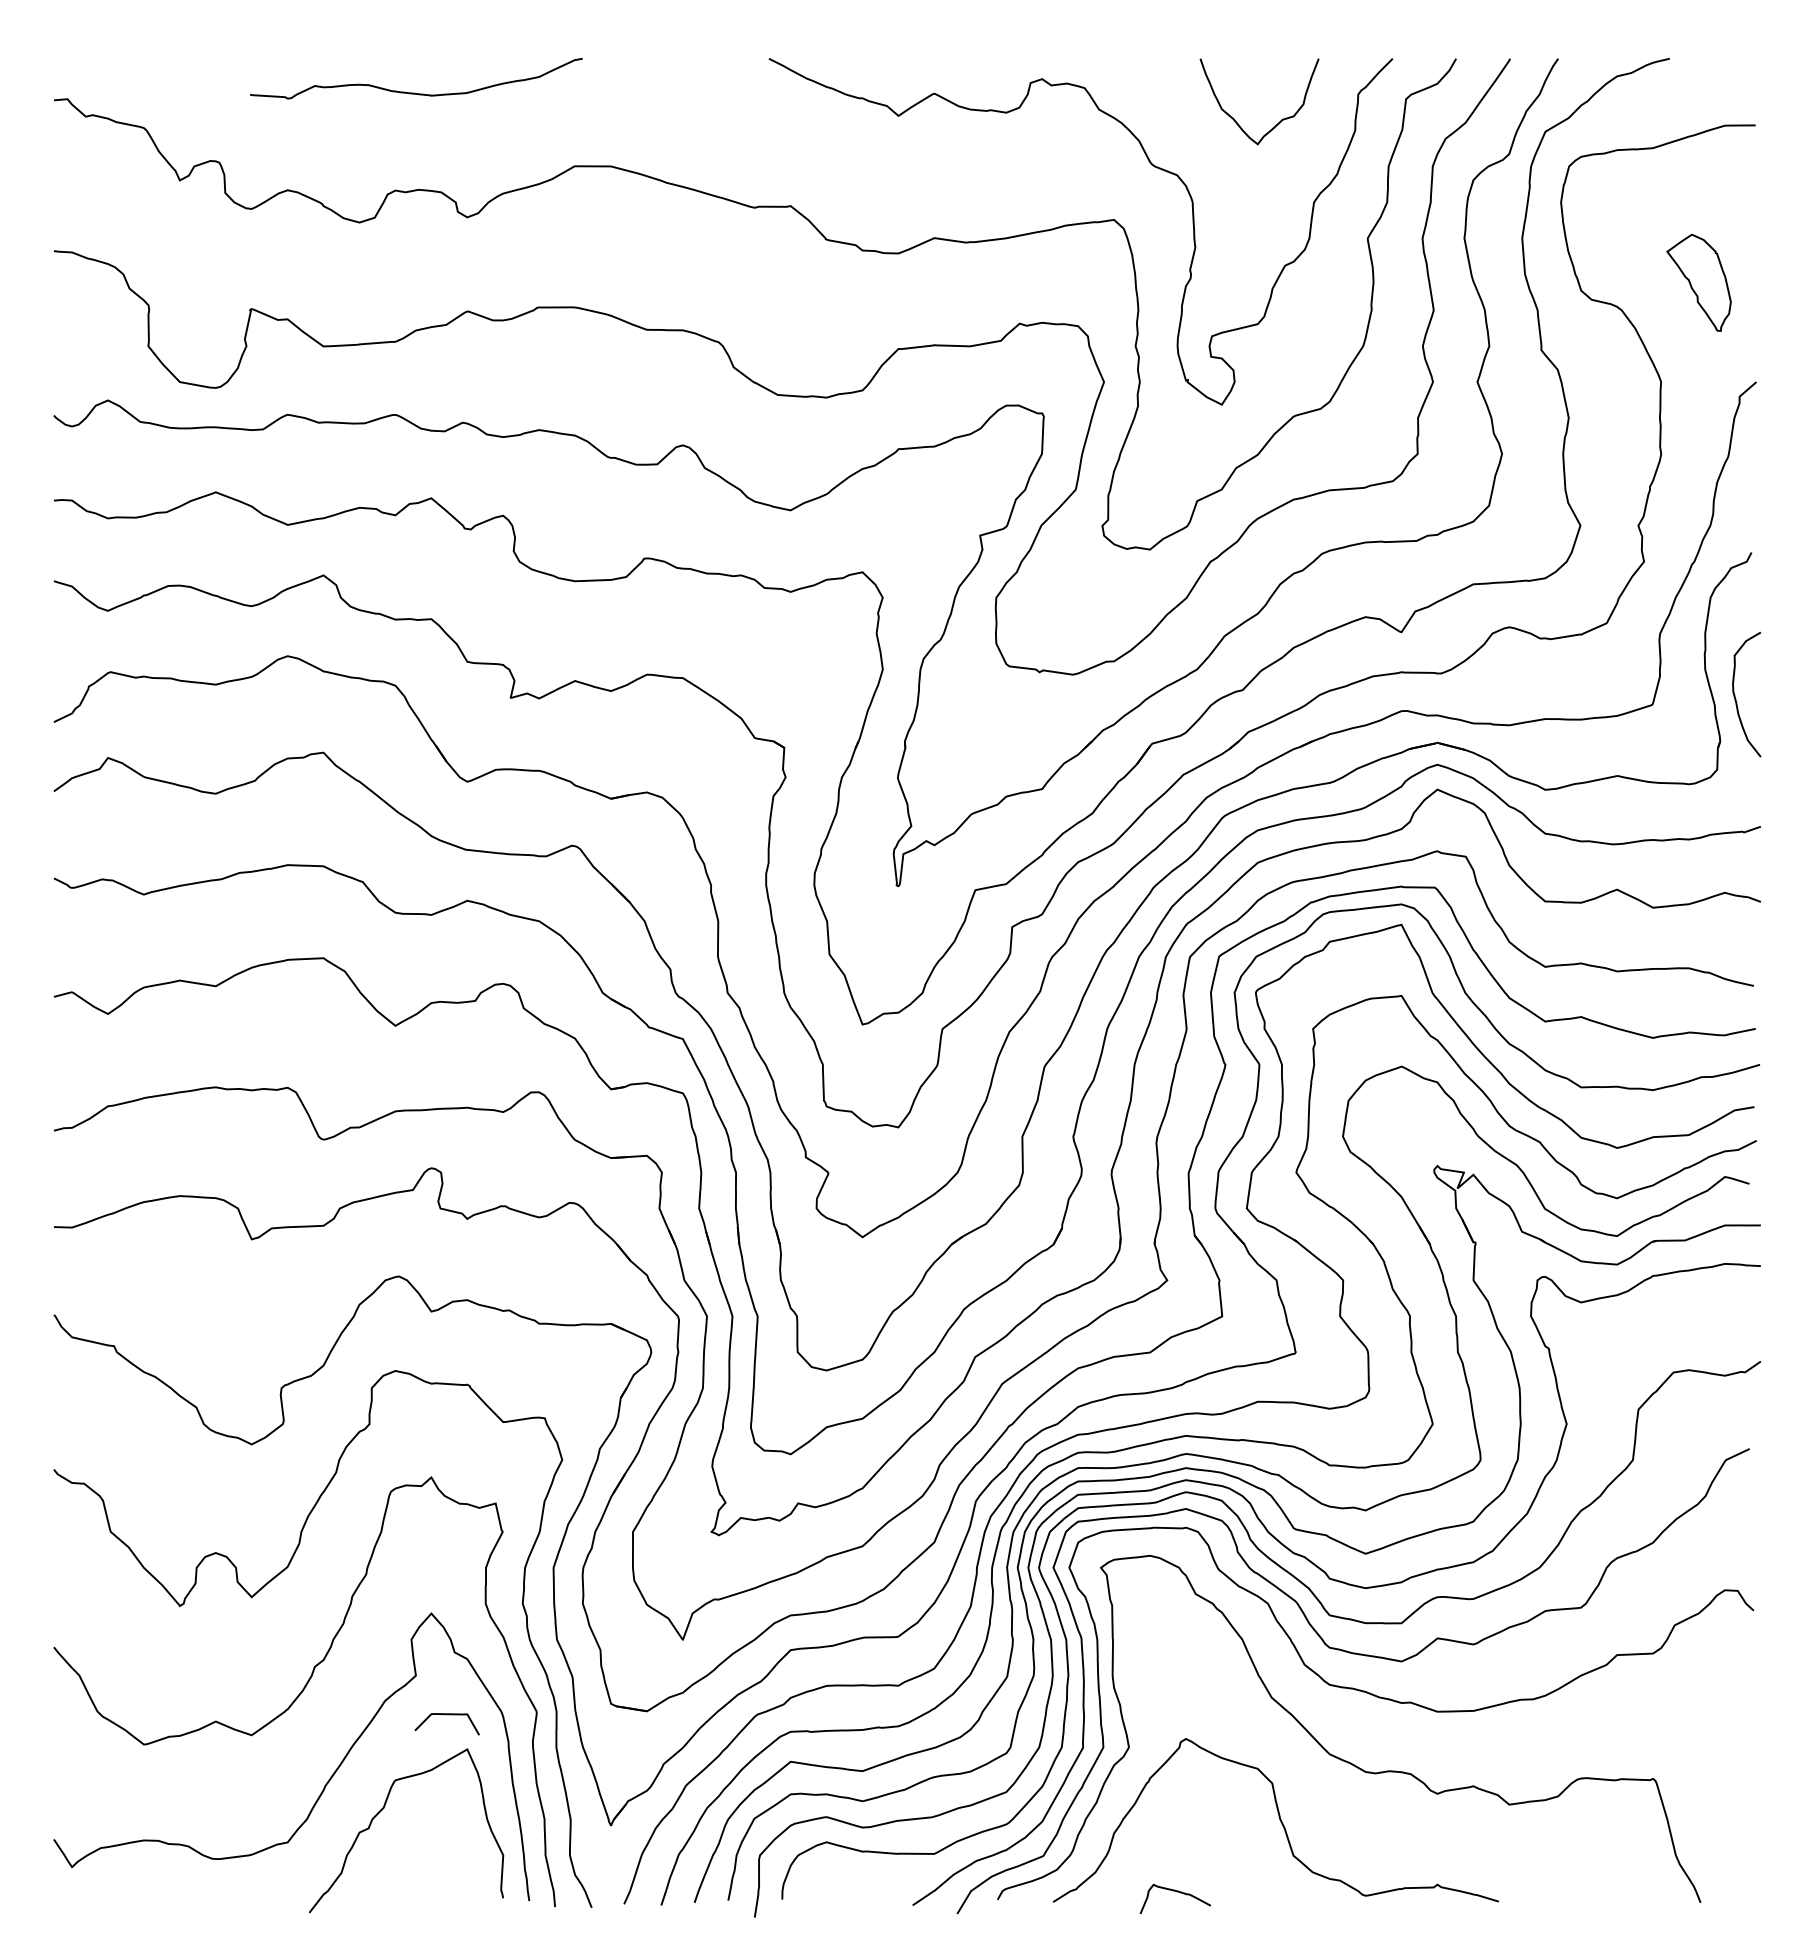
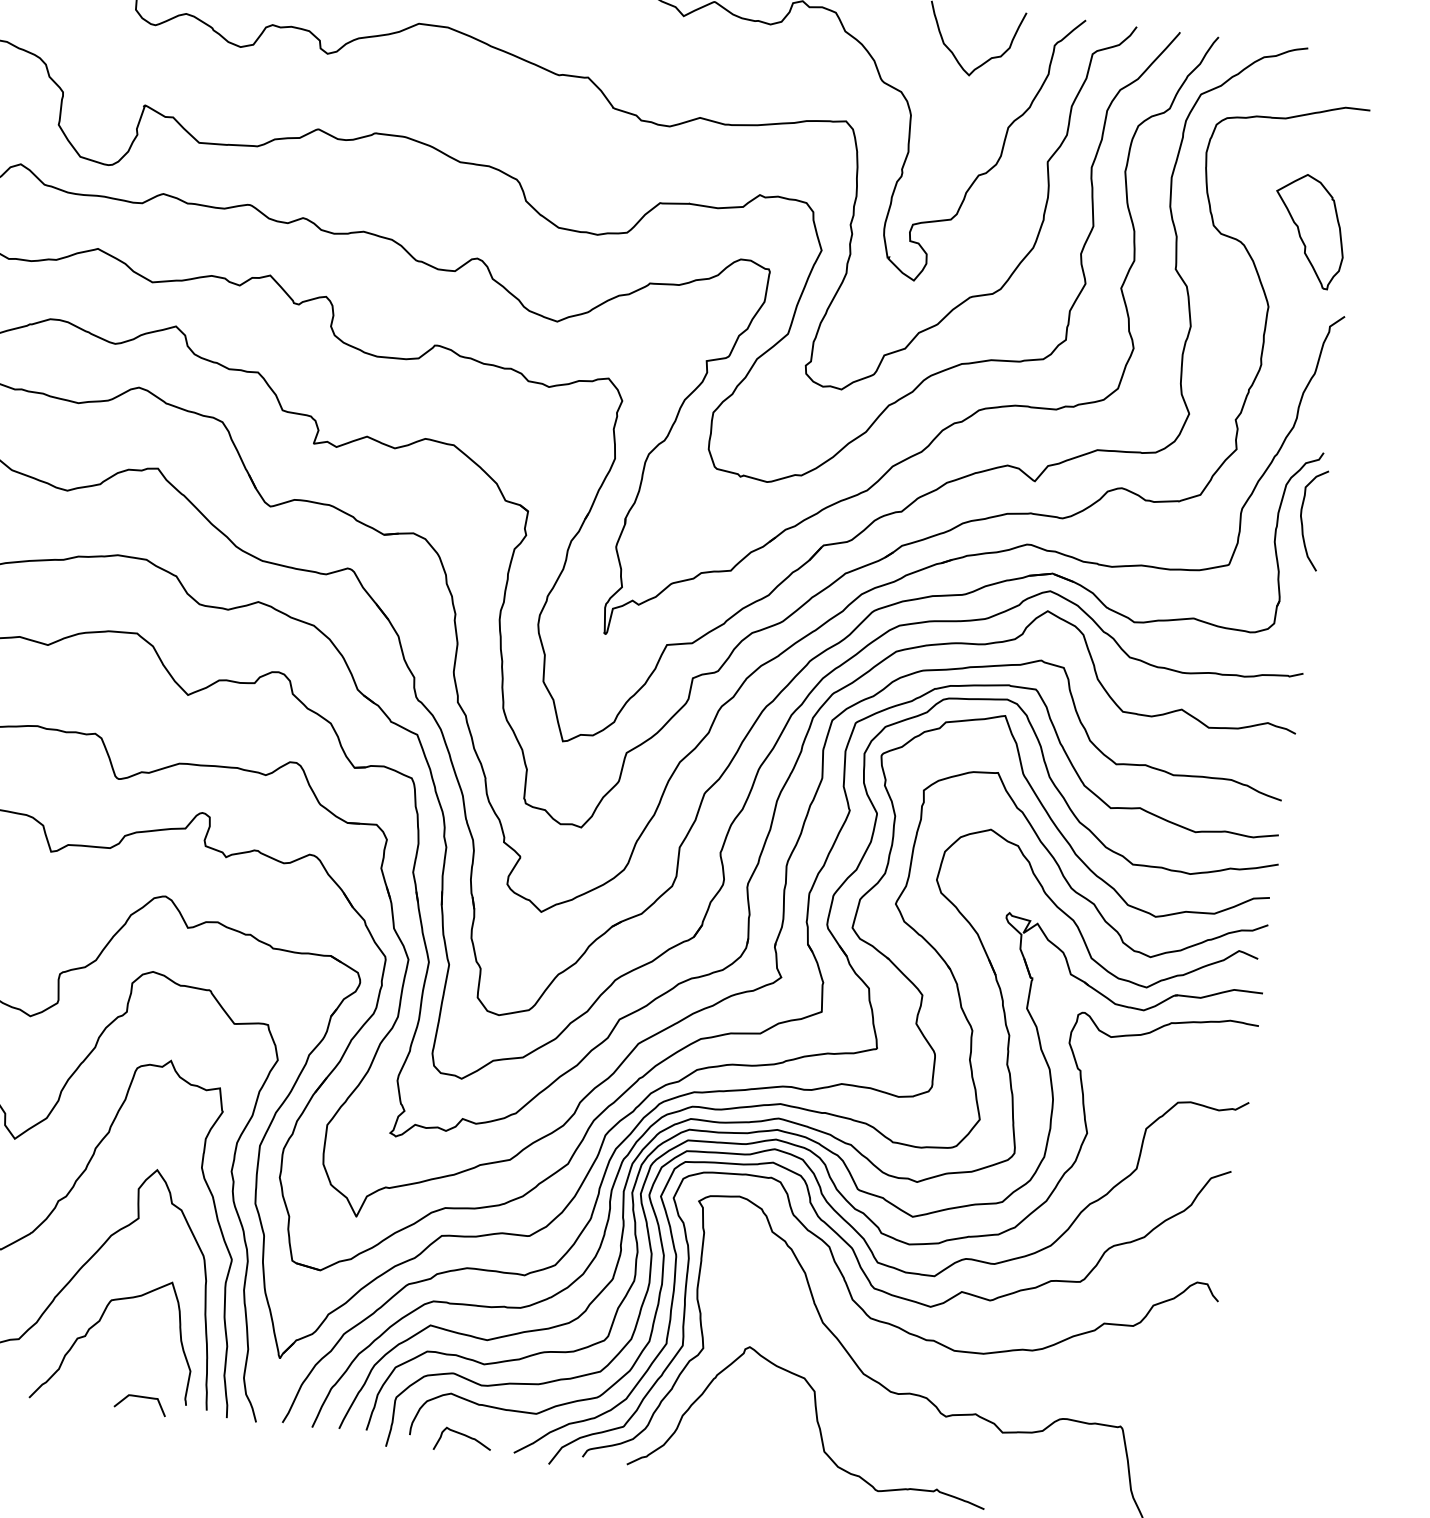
part: (1698, 282) -> (1308, 230), size x1.43
curve: (1736, 698) -> (1302, 521), moved
curve: (446, 1715) -> (140, 1397), moved
curve: (1177, 1892) -> (465, 1436), moved

